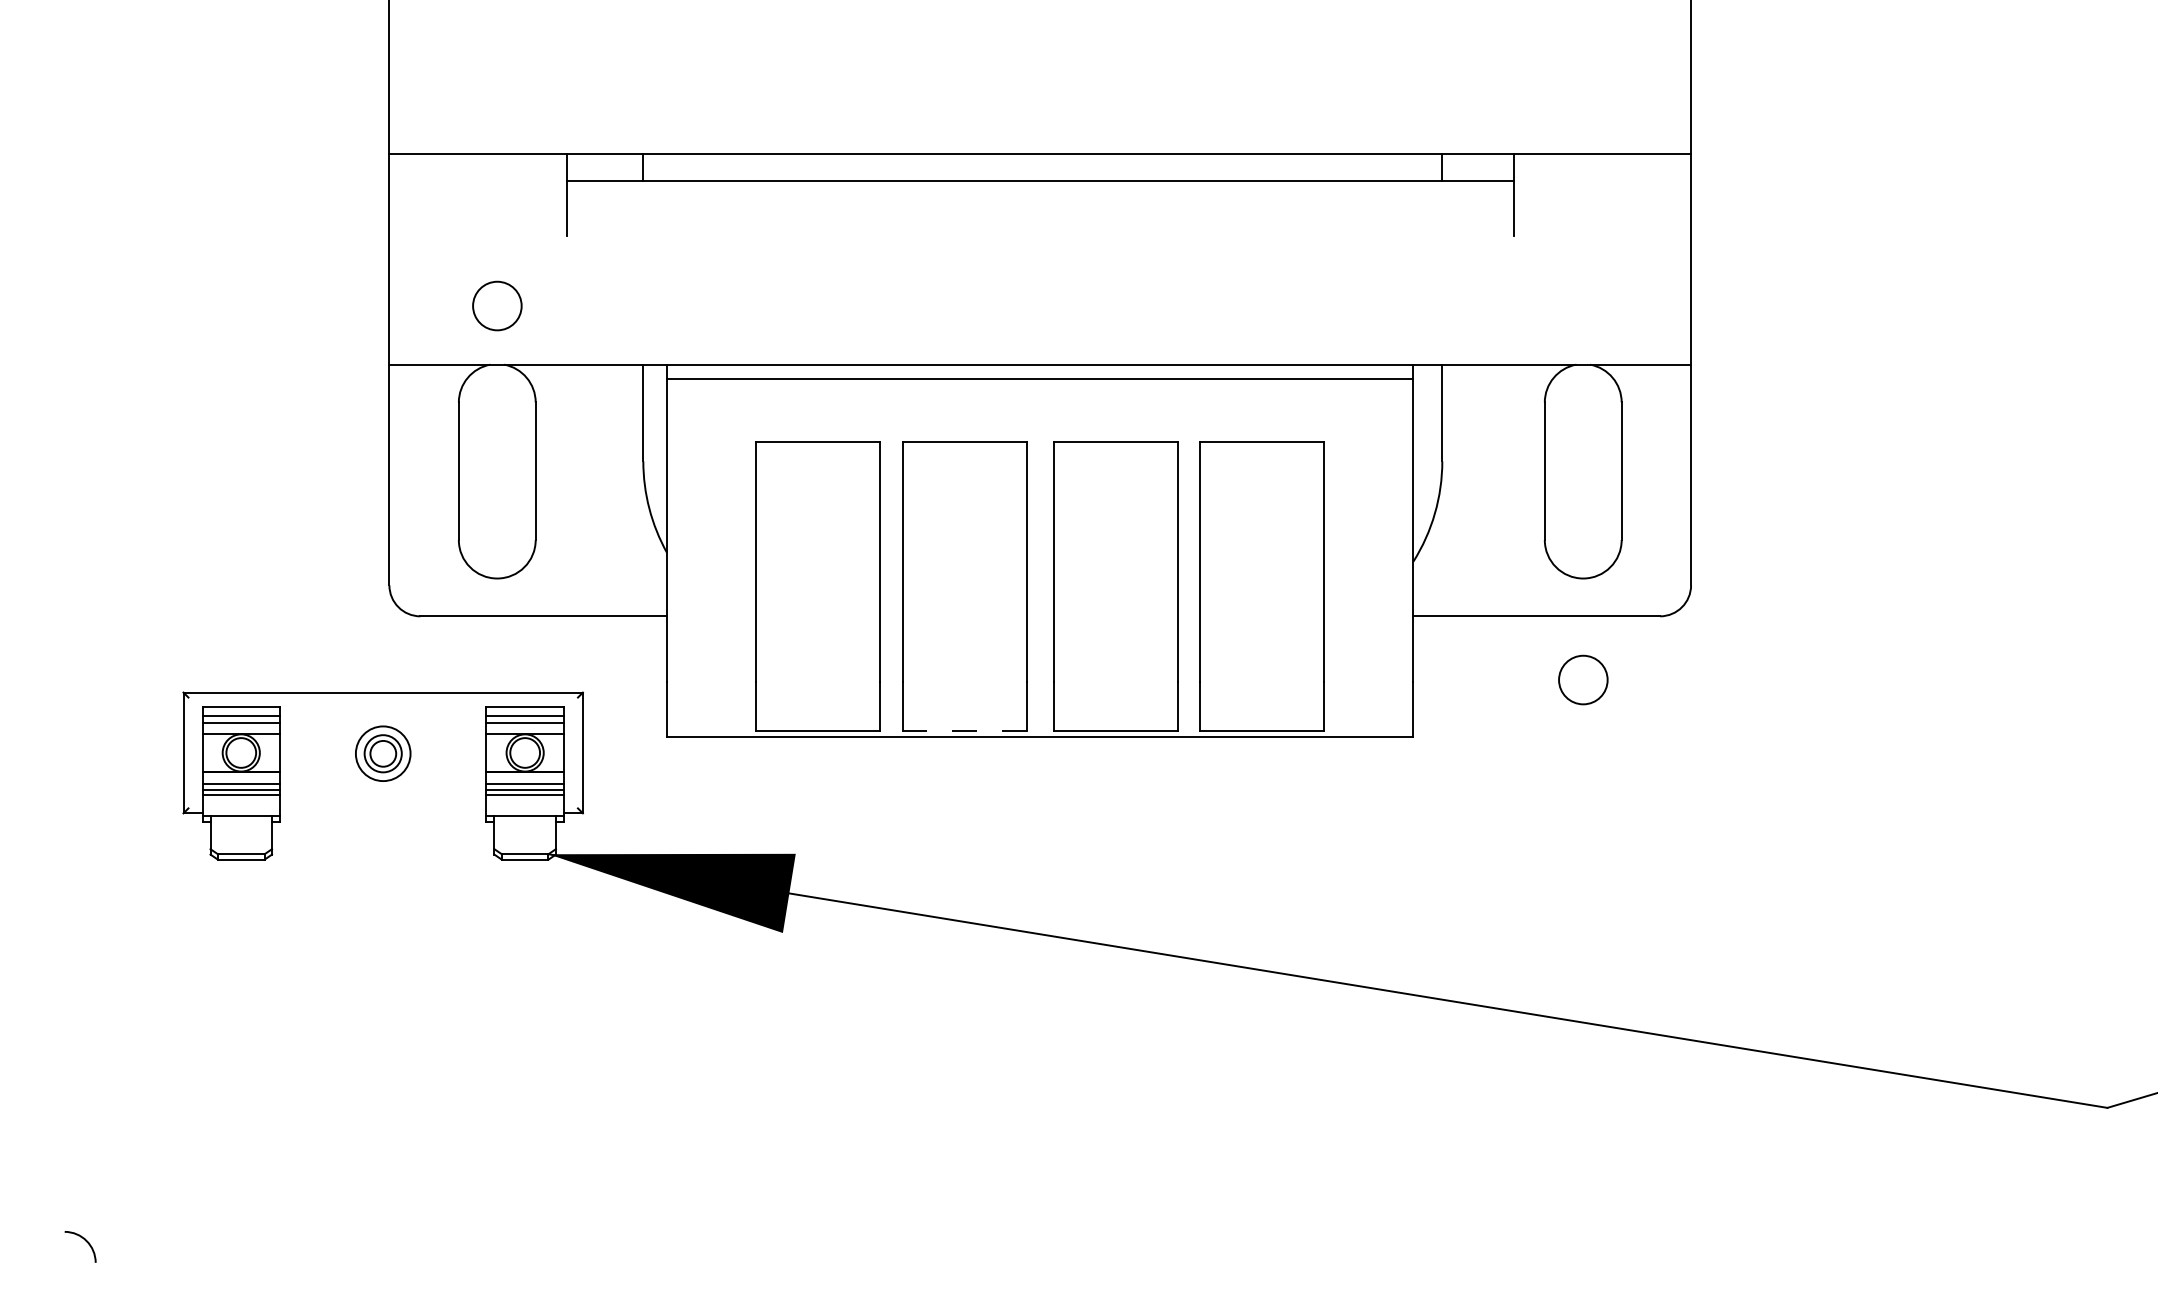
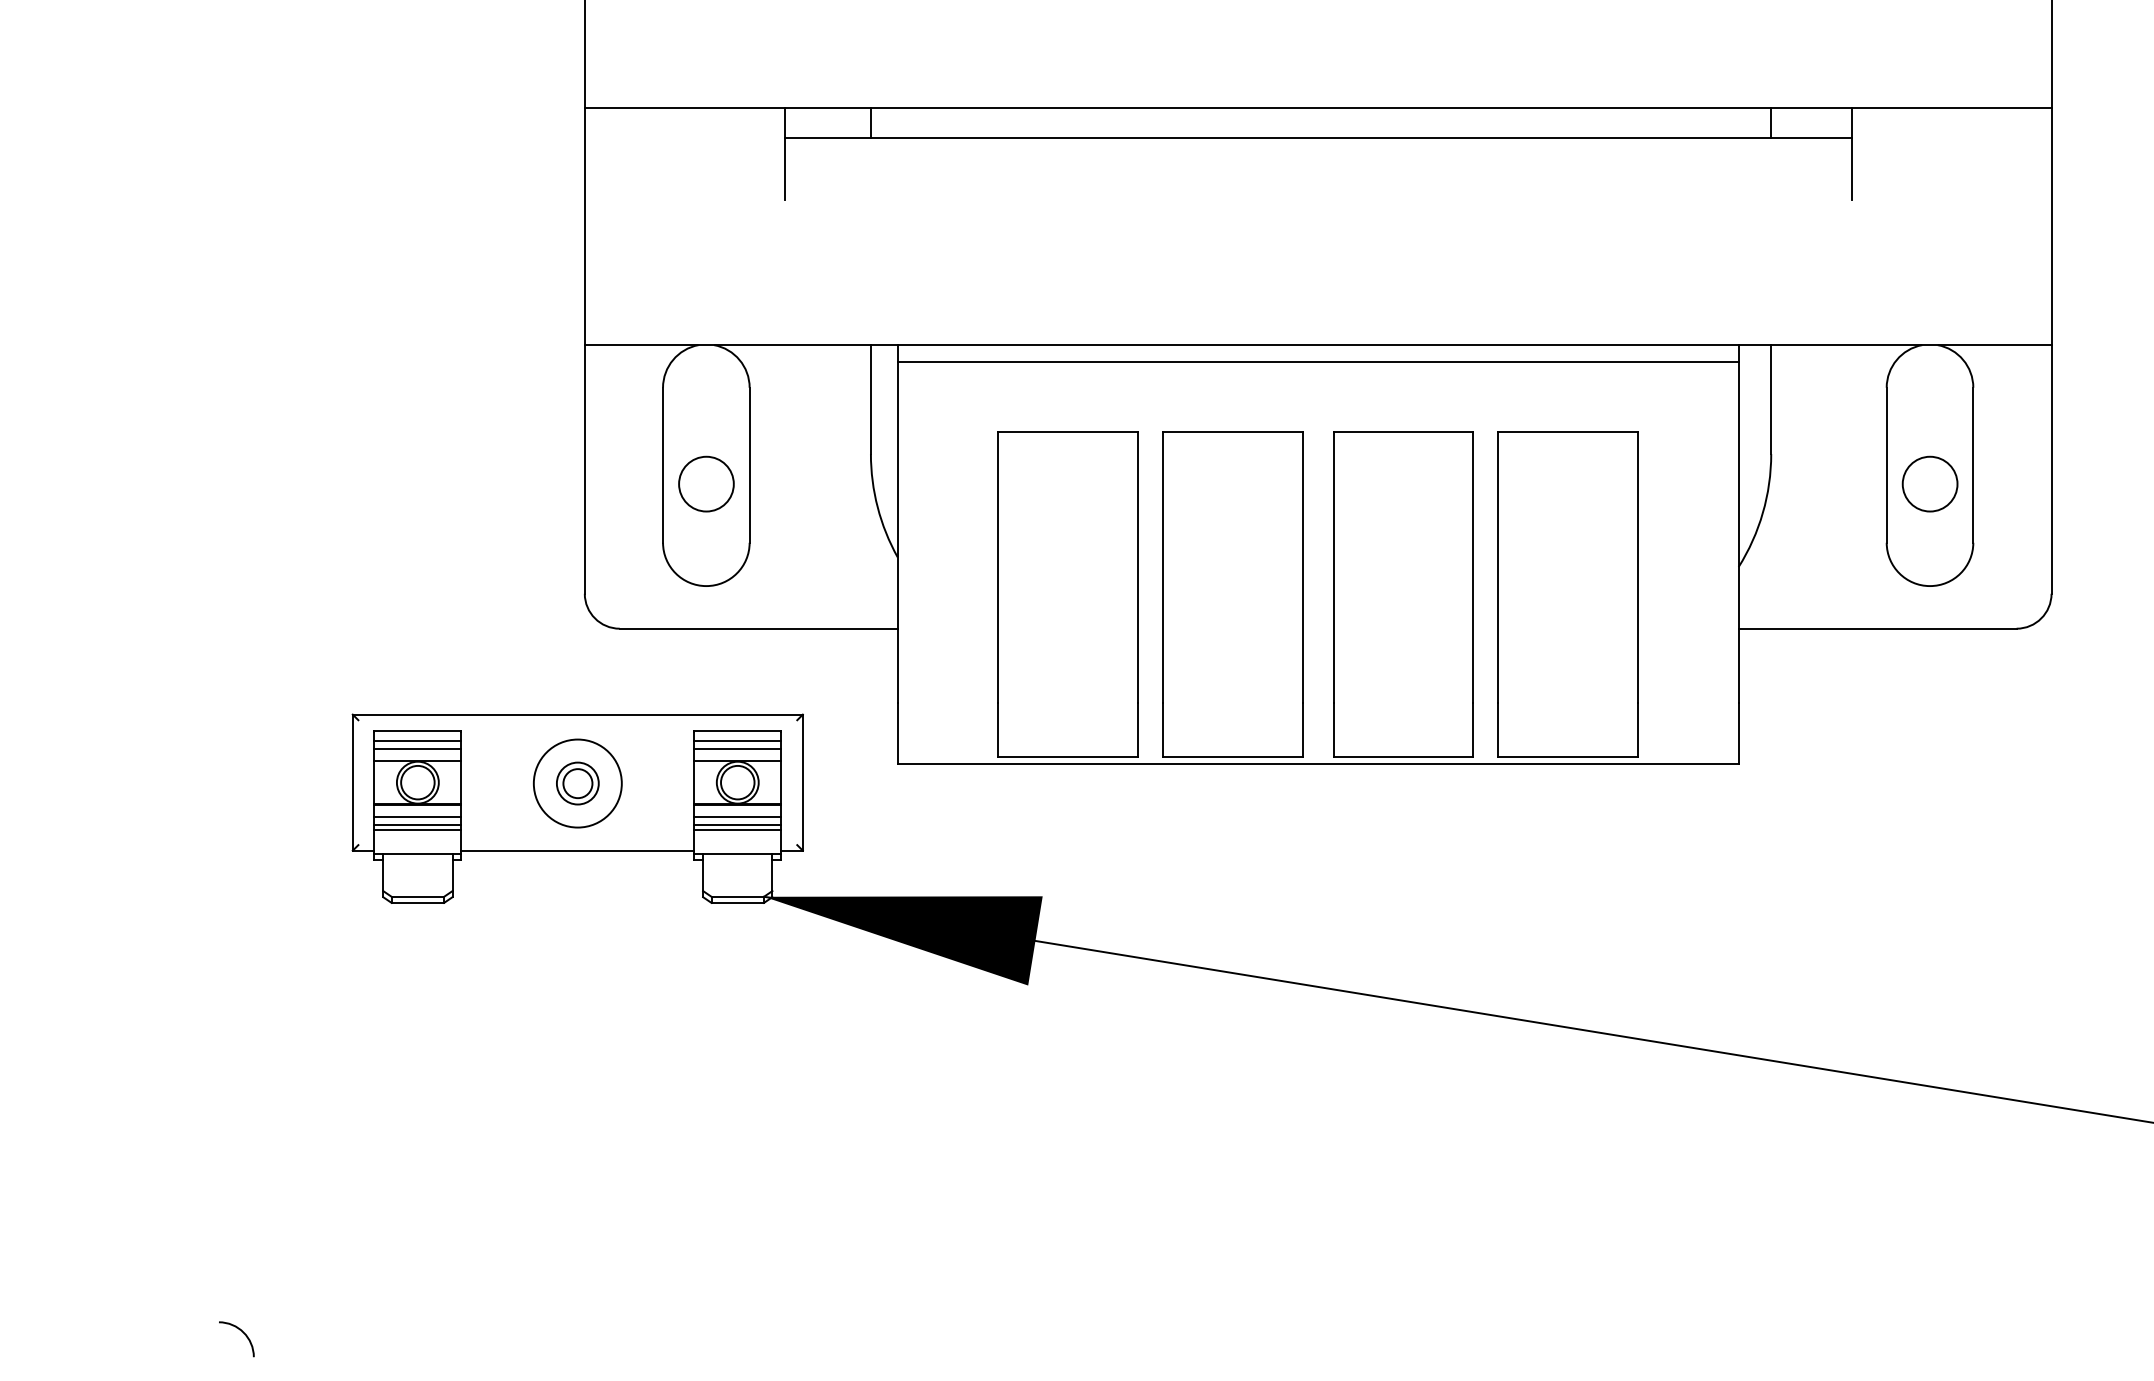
circle: (497, 305) -> (706, 483), moved
circle: (1583, 679) -> (1930, 483), moved
line: (964, 730) -> (1232, 757), dashed -> solid
circle: (383, 753) -> (578, 783), size x1.43
line: (382, 813) -> (577, 850), added

